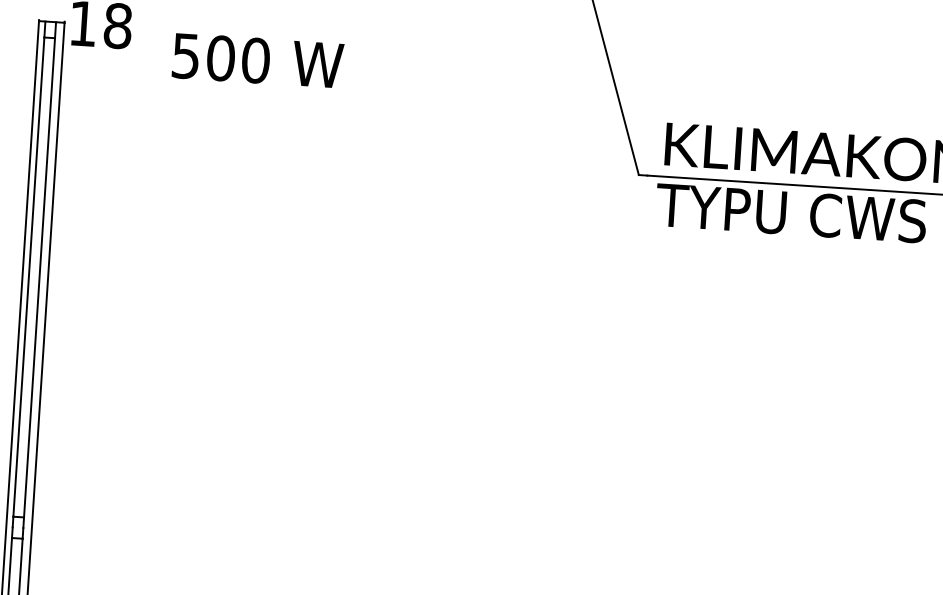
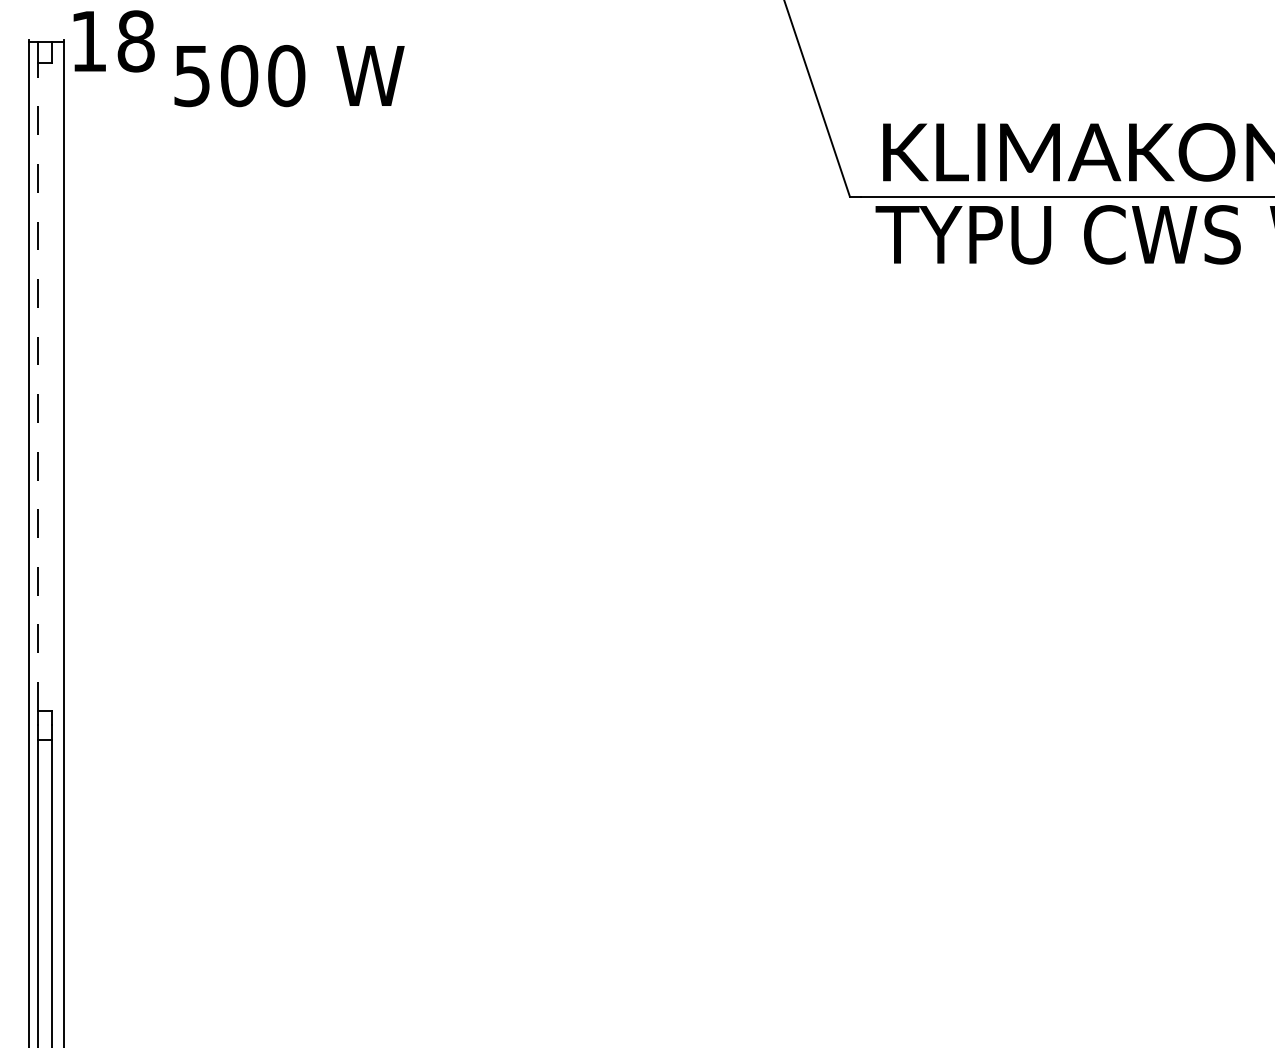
text: (258, 61) -> (289, 76), moved
line: (28, 277) -> (37, 387), solid -> dashed
line: (39, 277) -> (52, 386), removed

